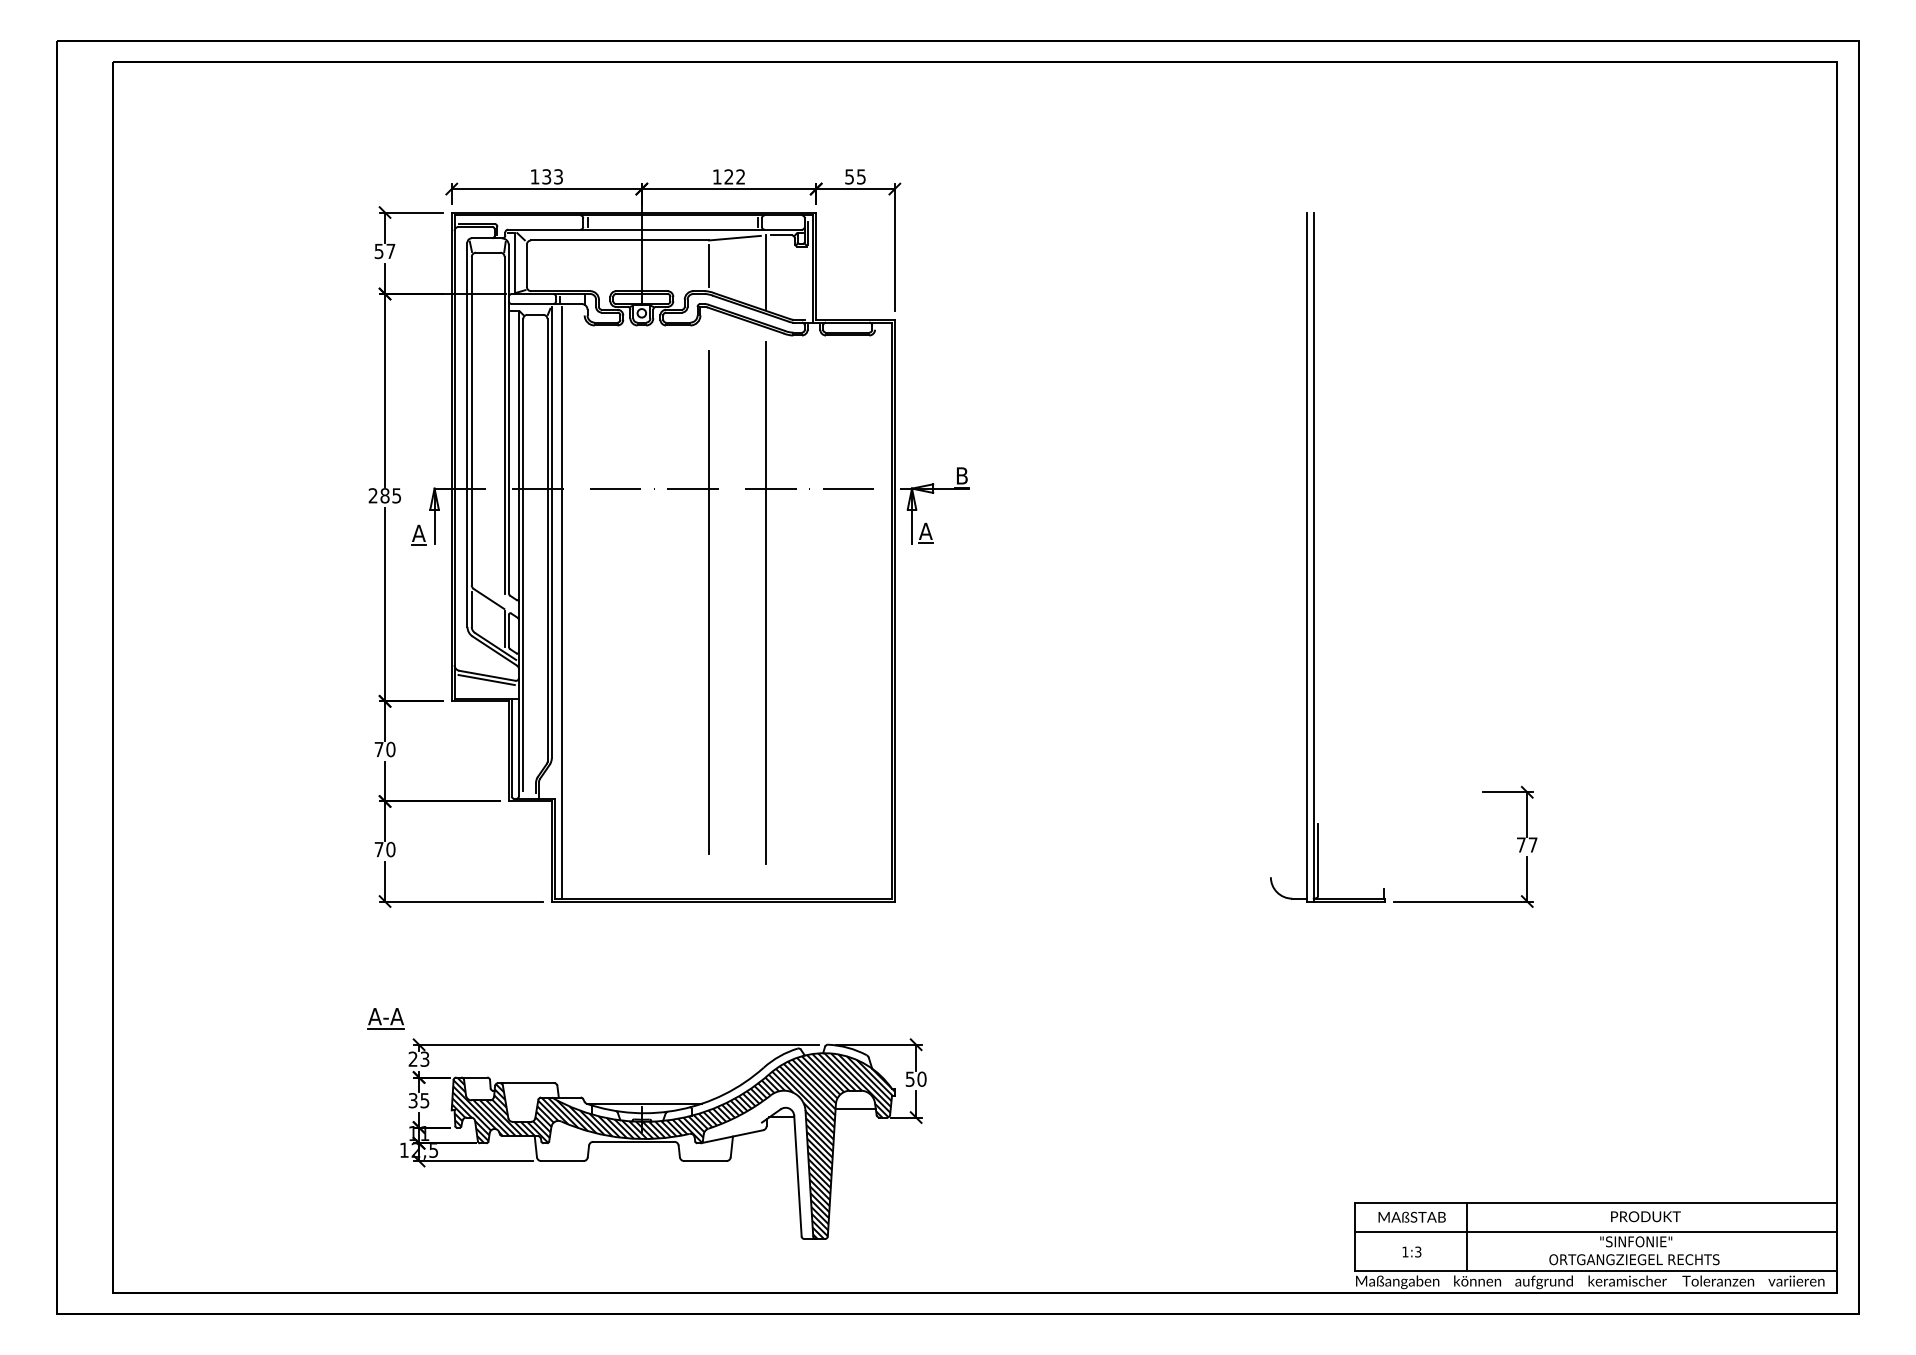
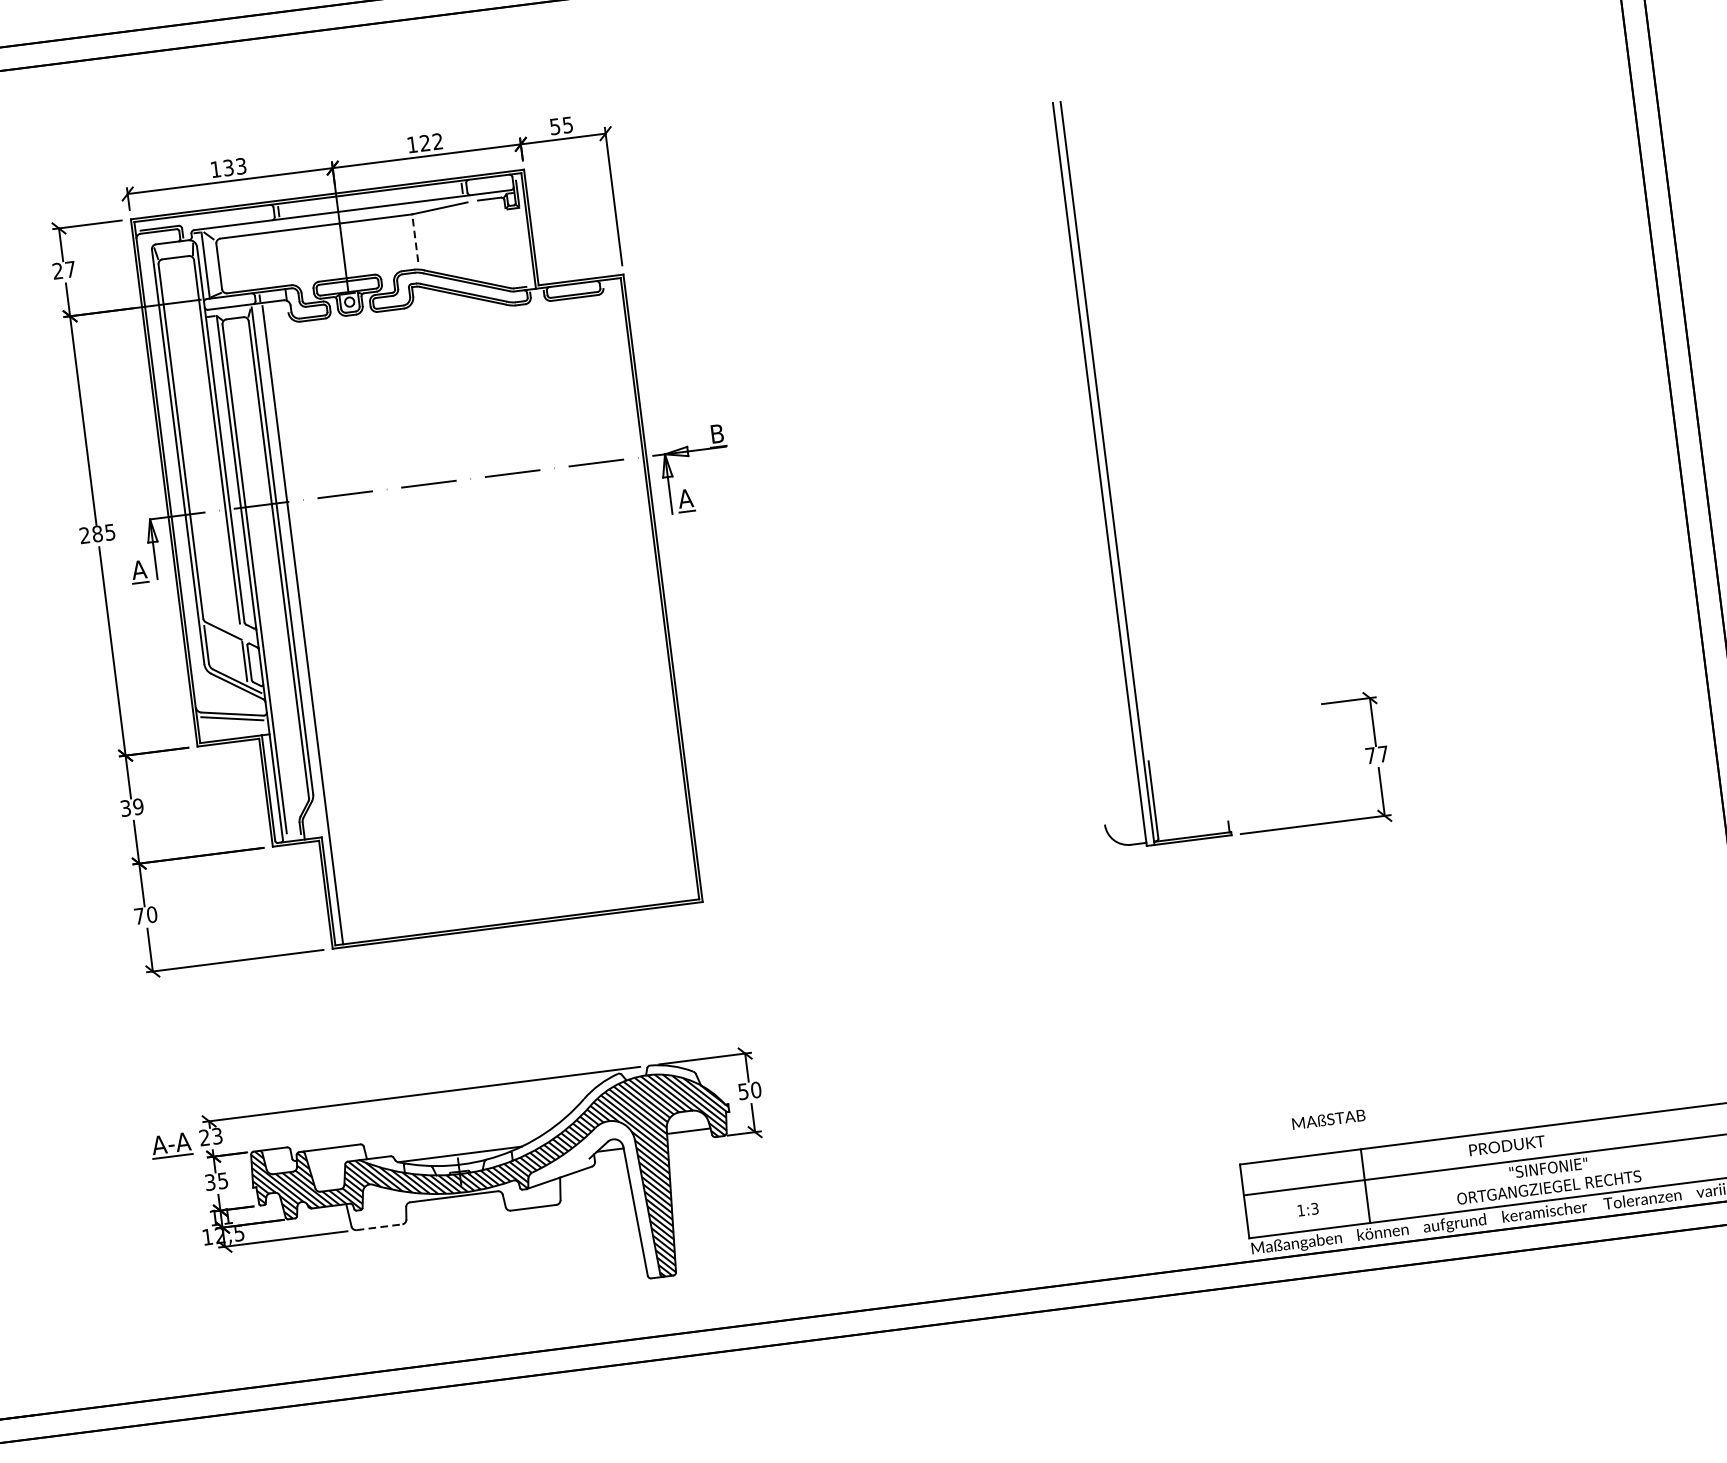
text: (378, 251) -> (57, 271), 57 -> 27
line: (709, 266) -> (416, 242), solid -> dashed
line: (766, 271) -> (478, 240), removed
line: (709, 601) -> (461, 603), removed
line: (766, 603) -> (523, 598), removed
text: (384, 749) -> (131, 807), 70 -> 39
part: (385, 1018) -> (170, 1145), moved
line: (562, 1161) -> (379, 1227), solid -> dashed
text: (1411, 1216) -> (1327, 1118), moved
text: (1645, 1216) -> (1506, 1145), moved

